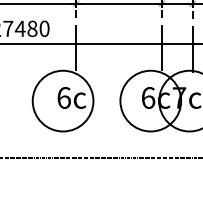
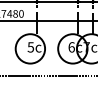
text: (63, 98) -> (30, 47), 6 -> 5

